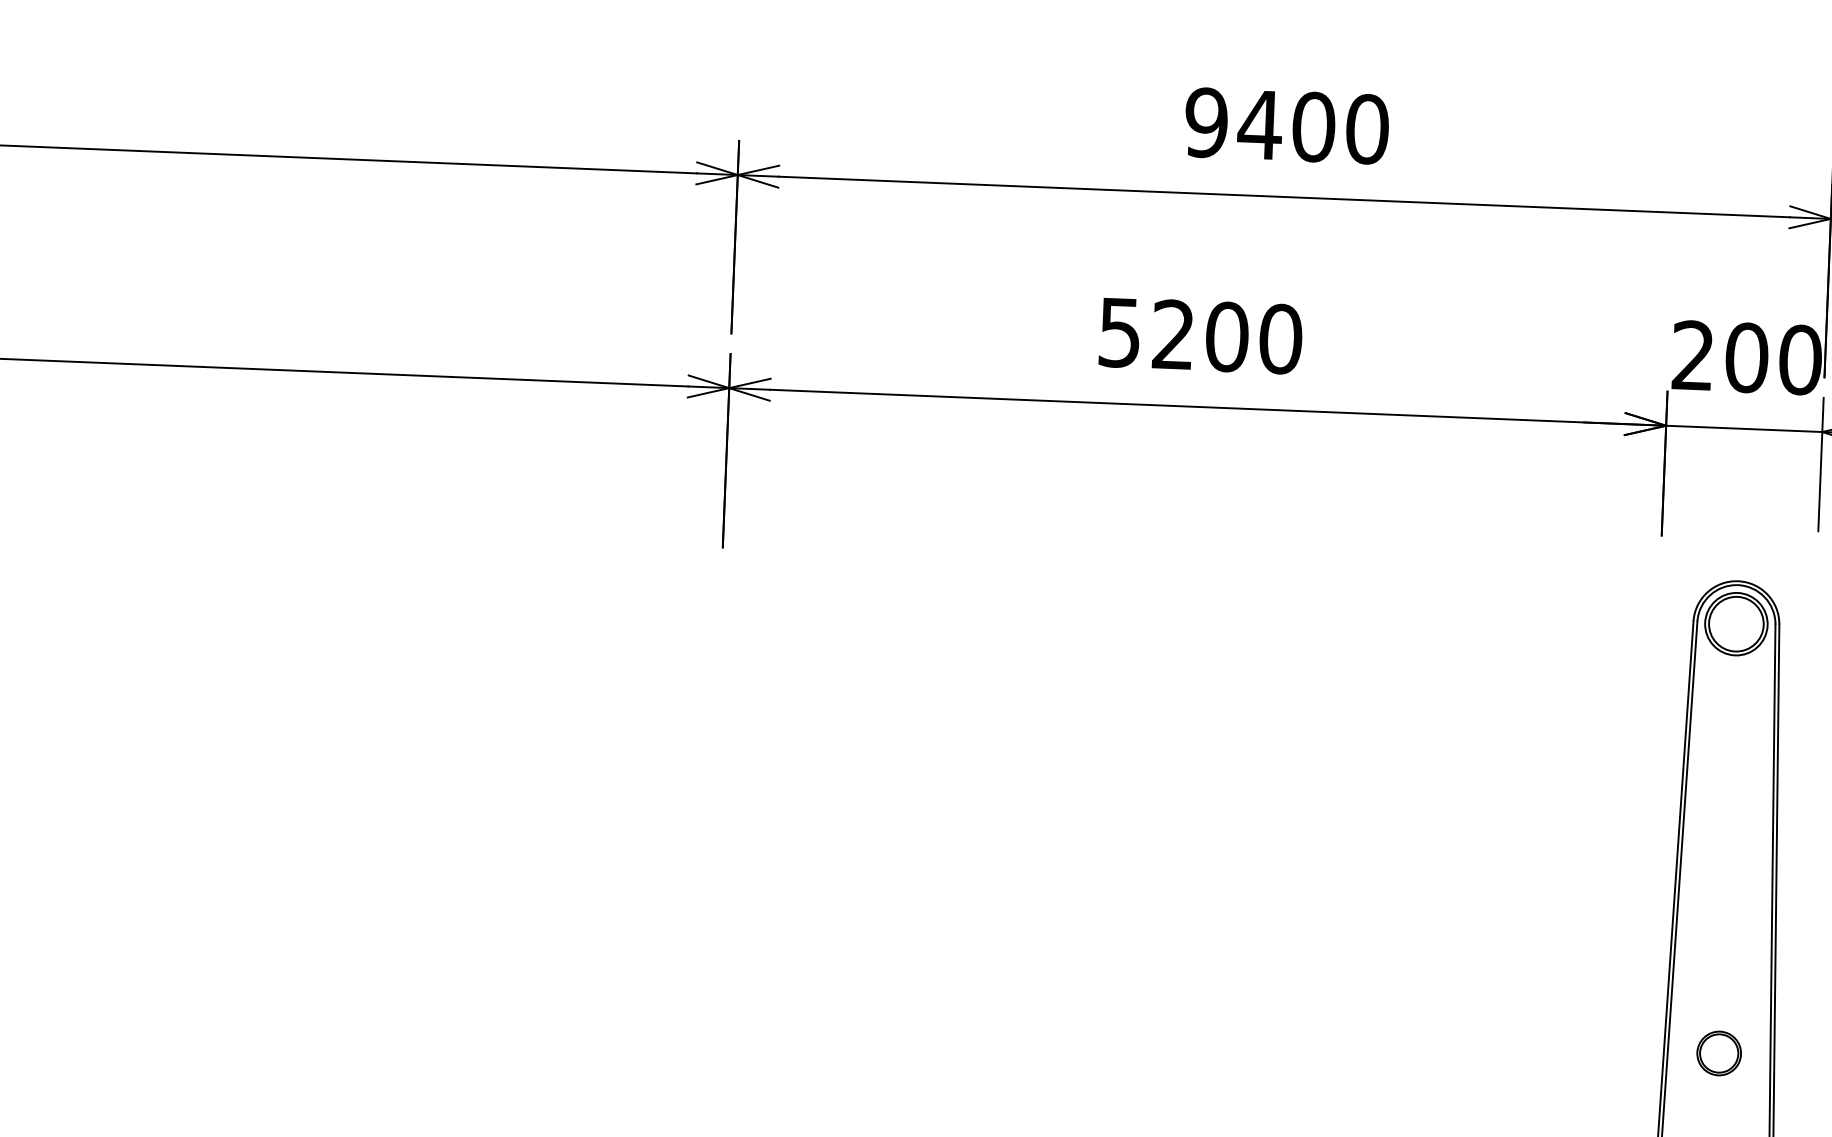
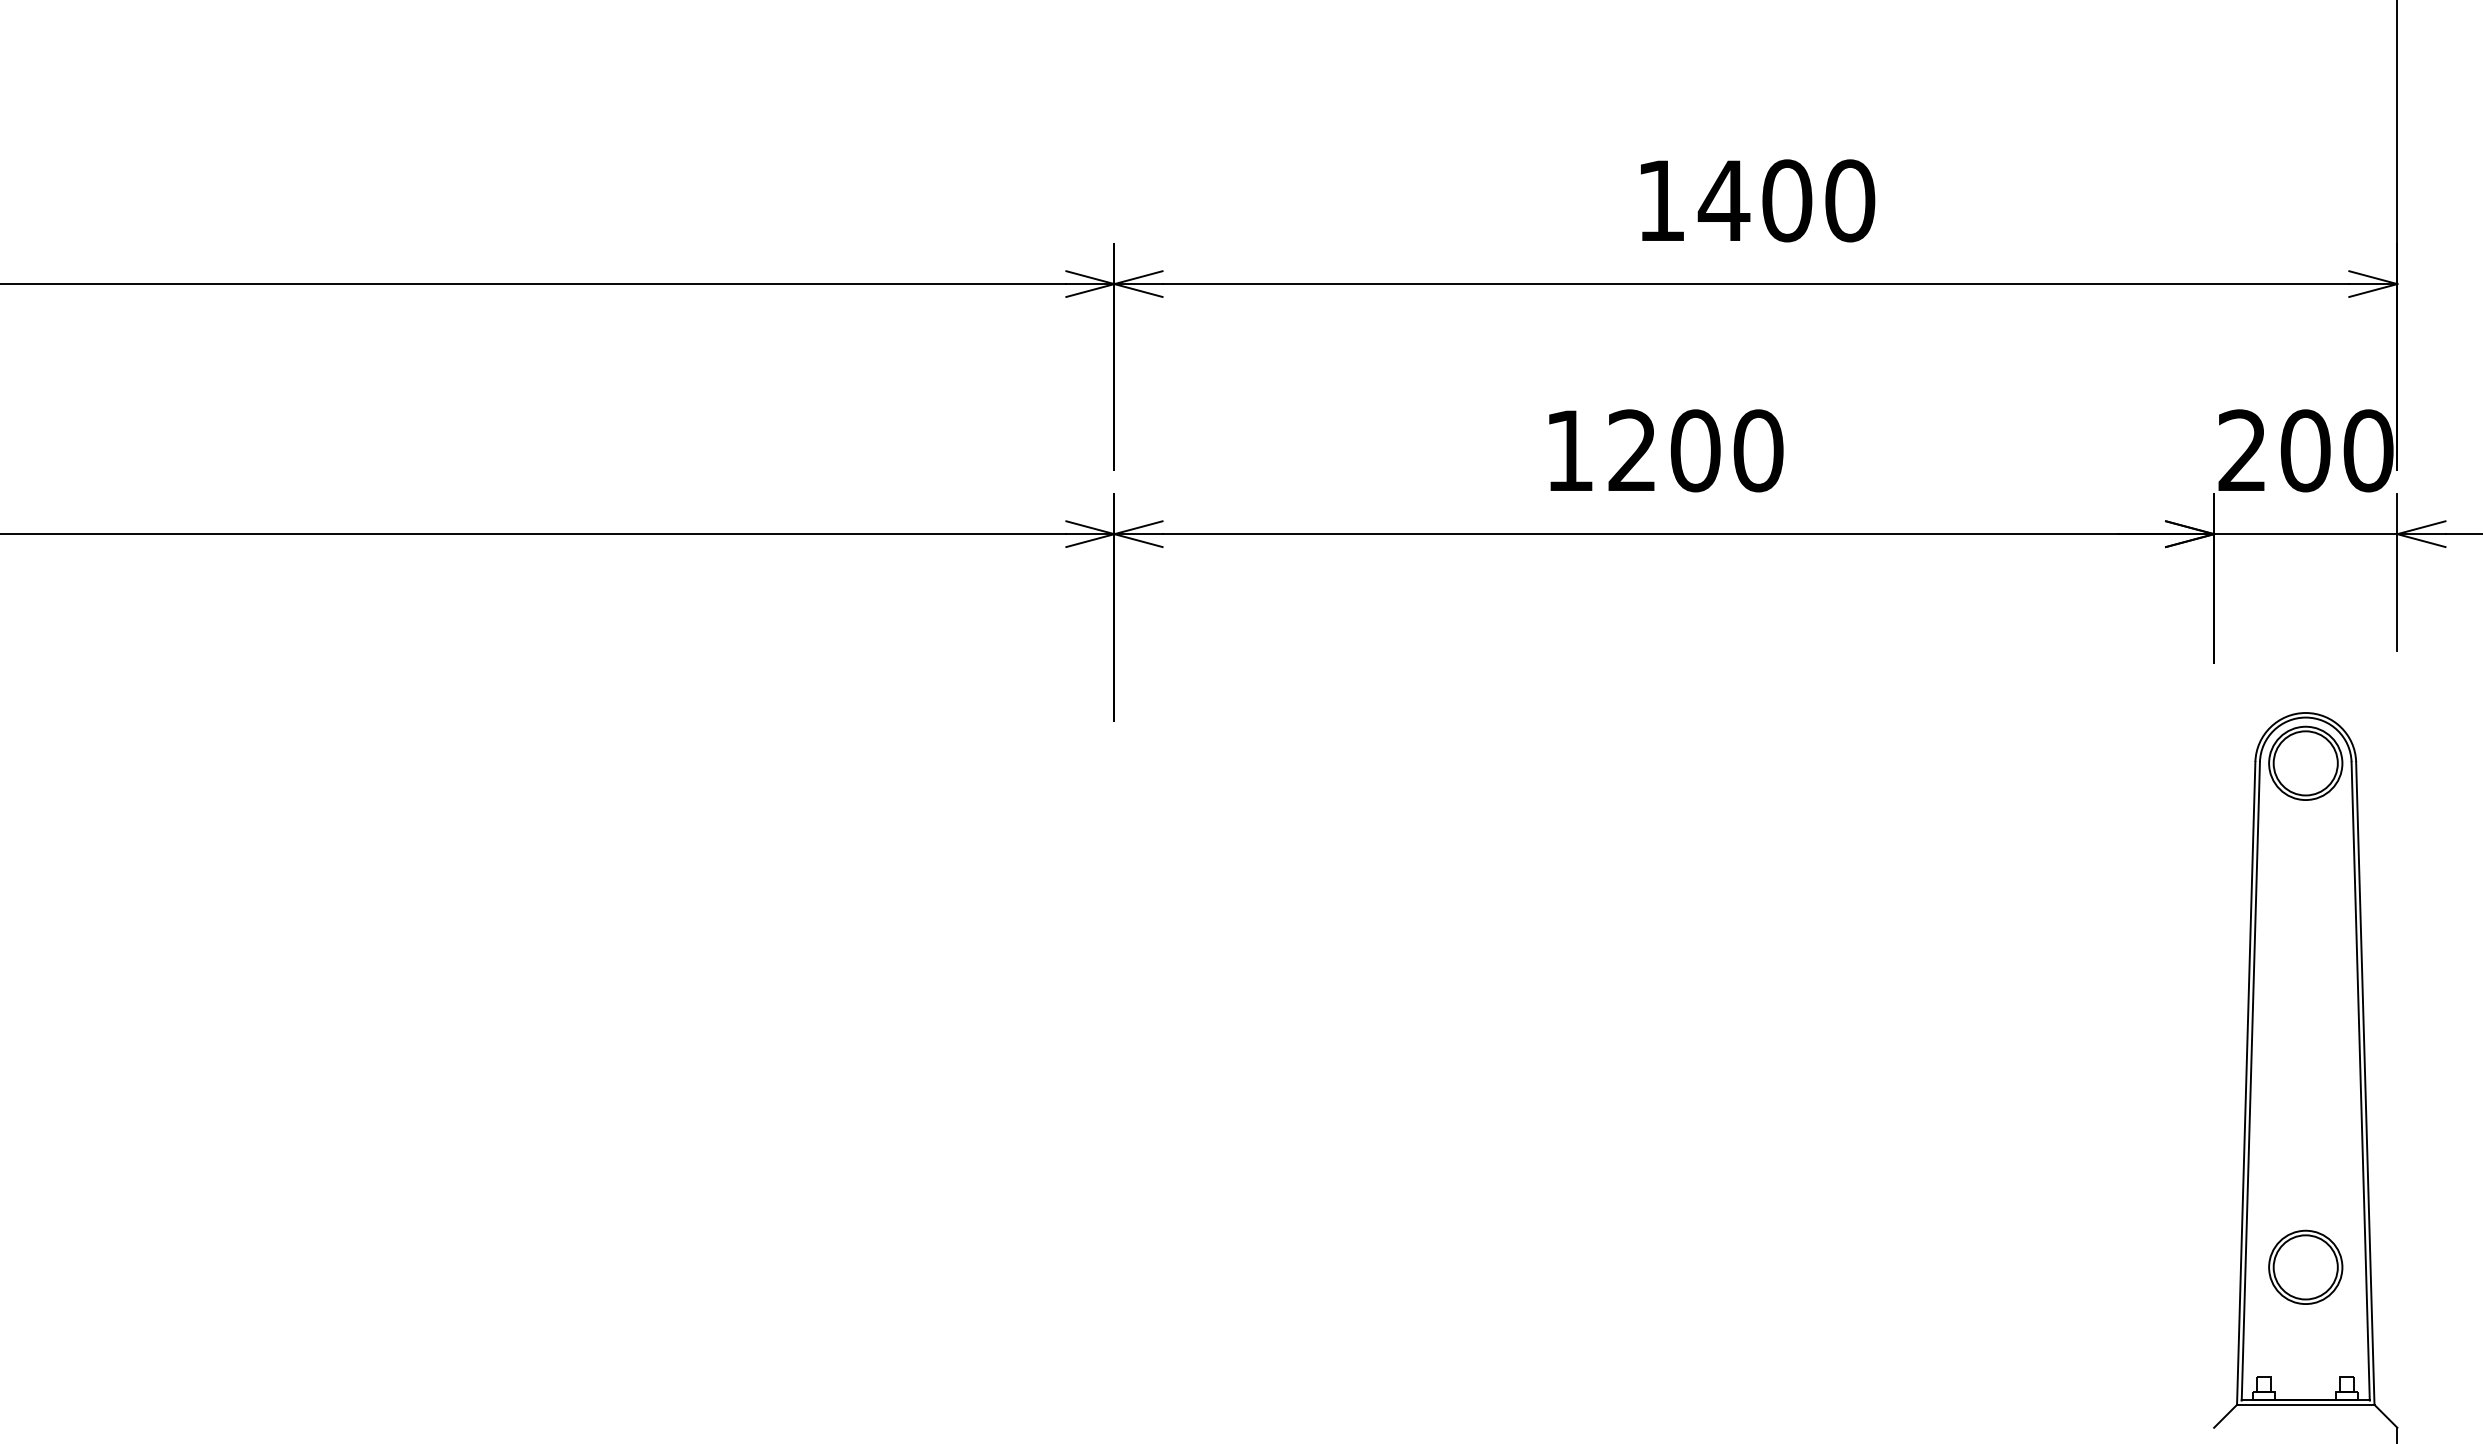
text: (1205, 122) -> (1660, 200), 9400 -> 1400
text: (1119, 333) -> (1569, 451), 5200 -> 1200
part: (1718, 1052) -> (2305, 1266), size x1.43

